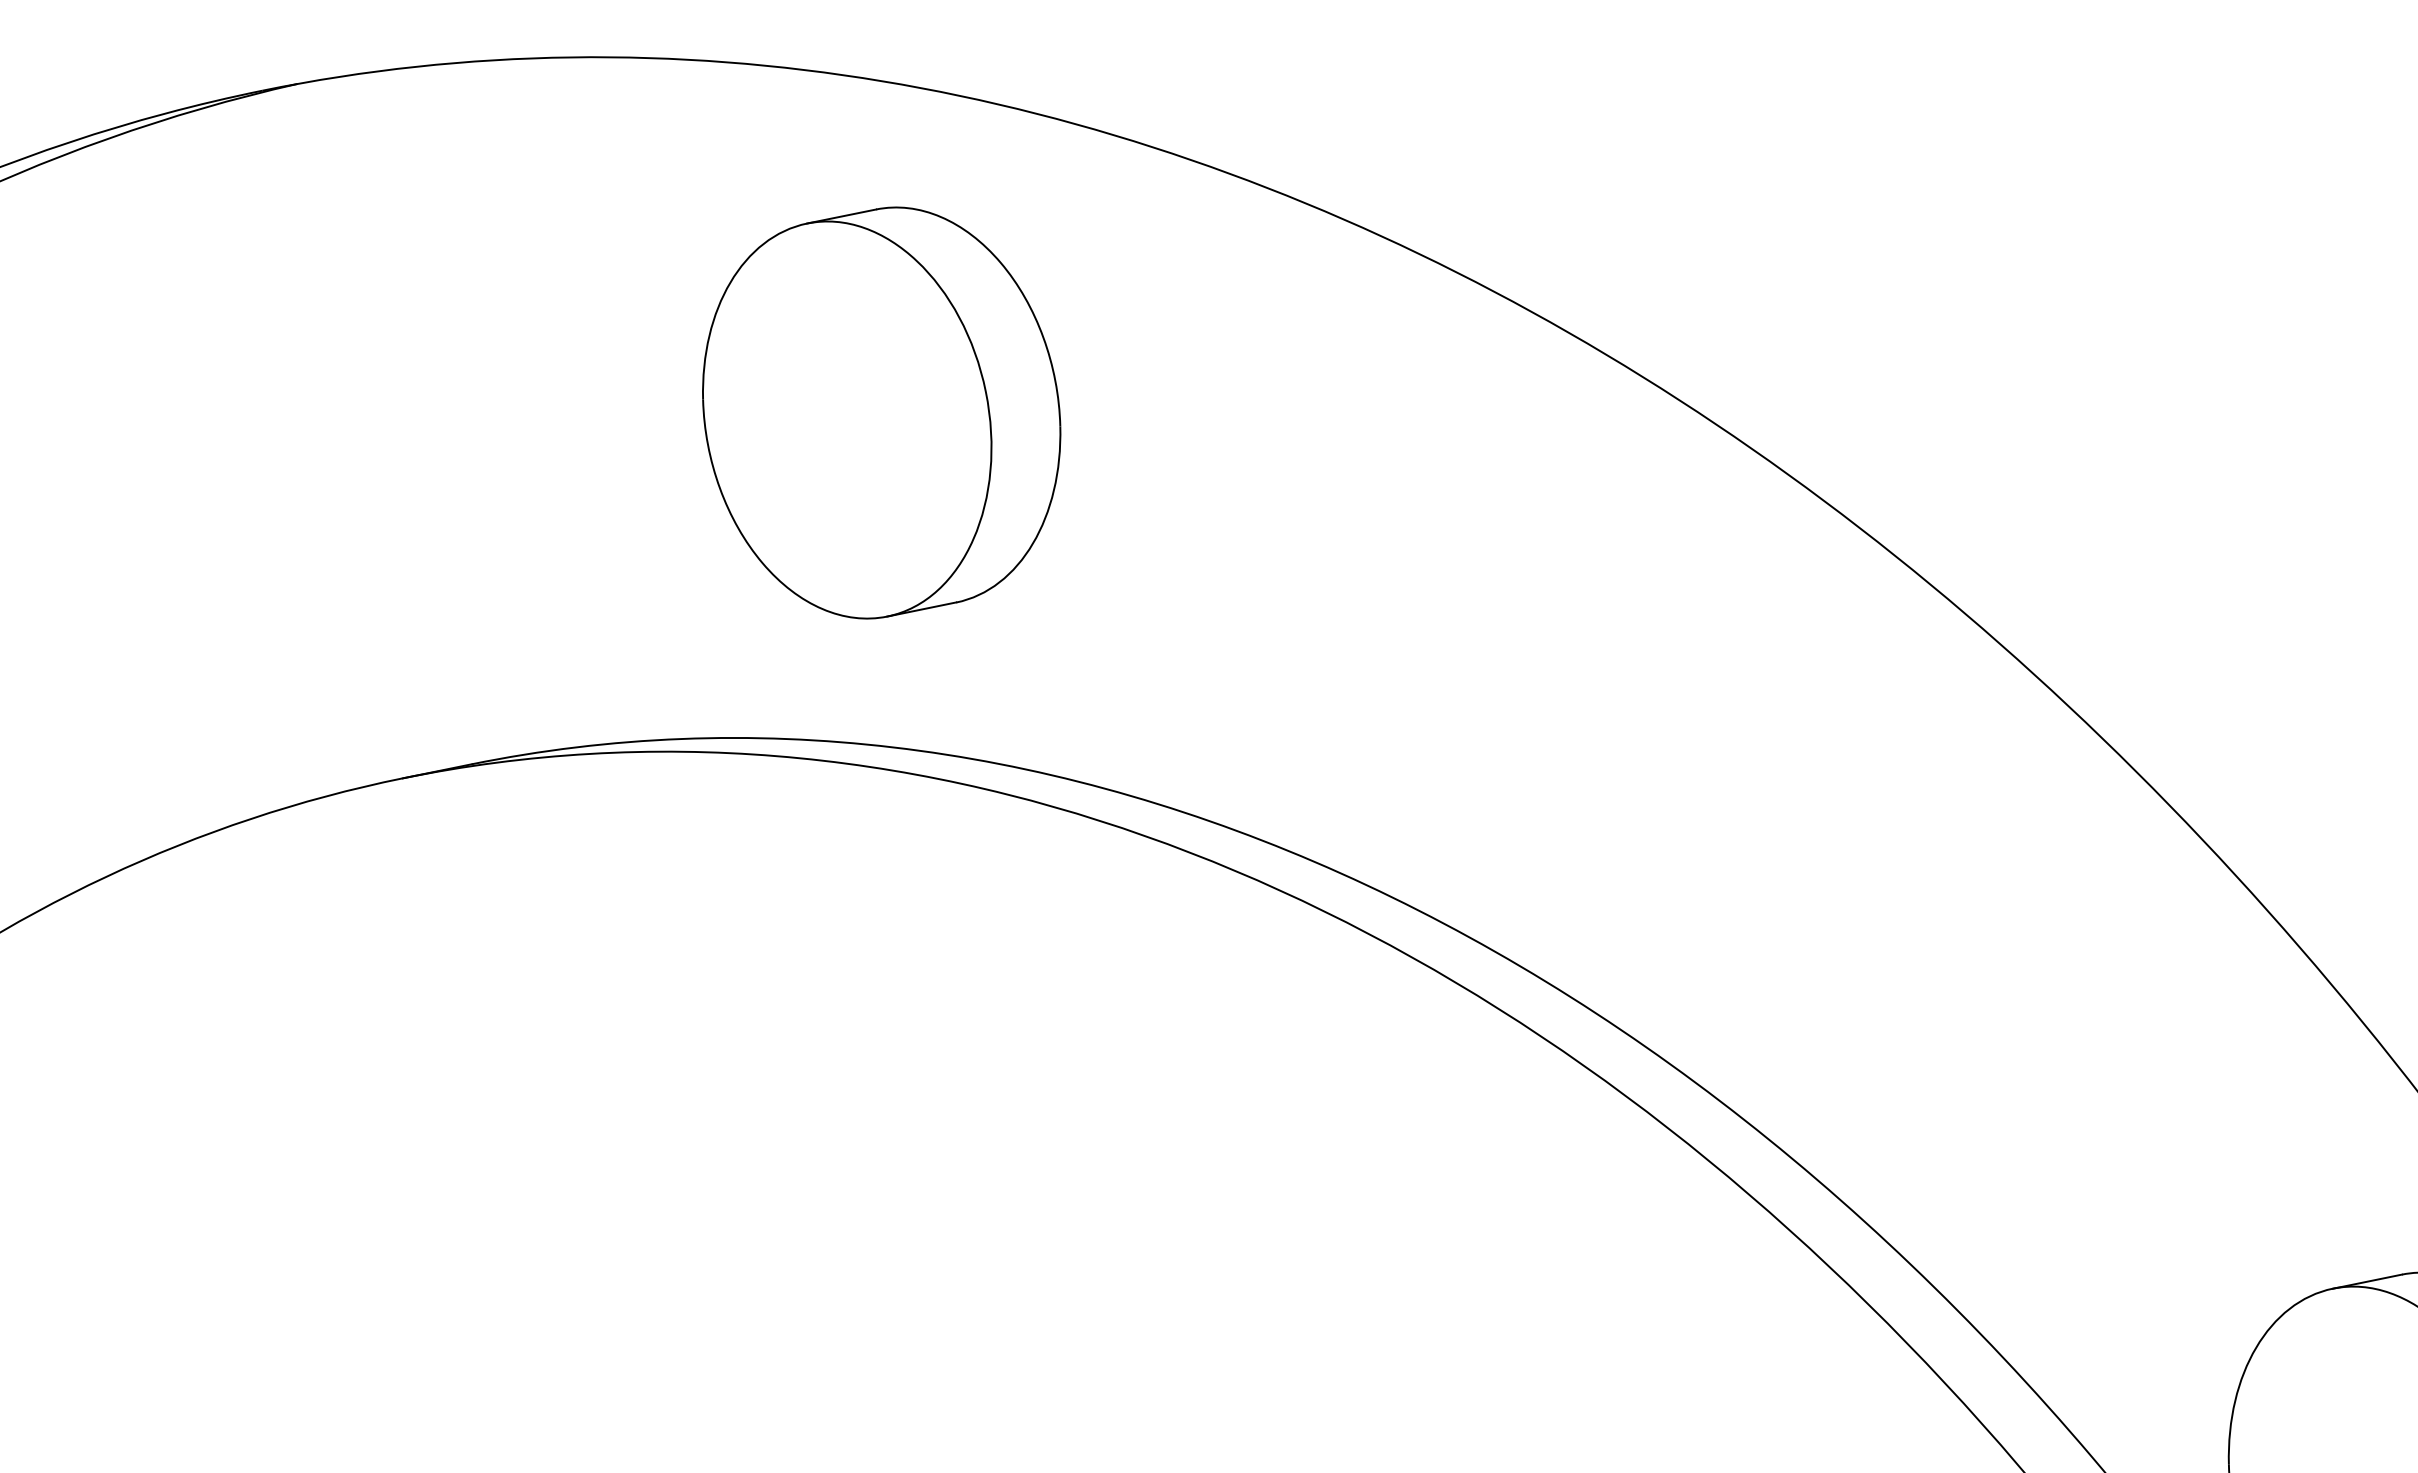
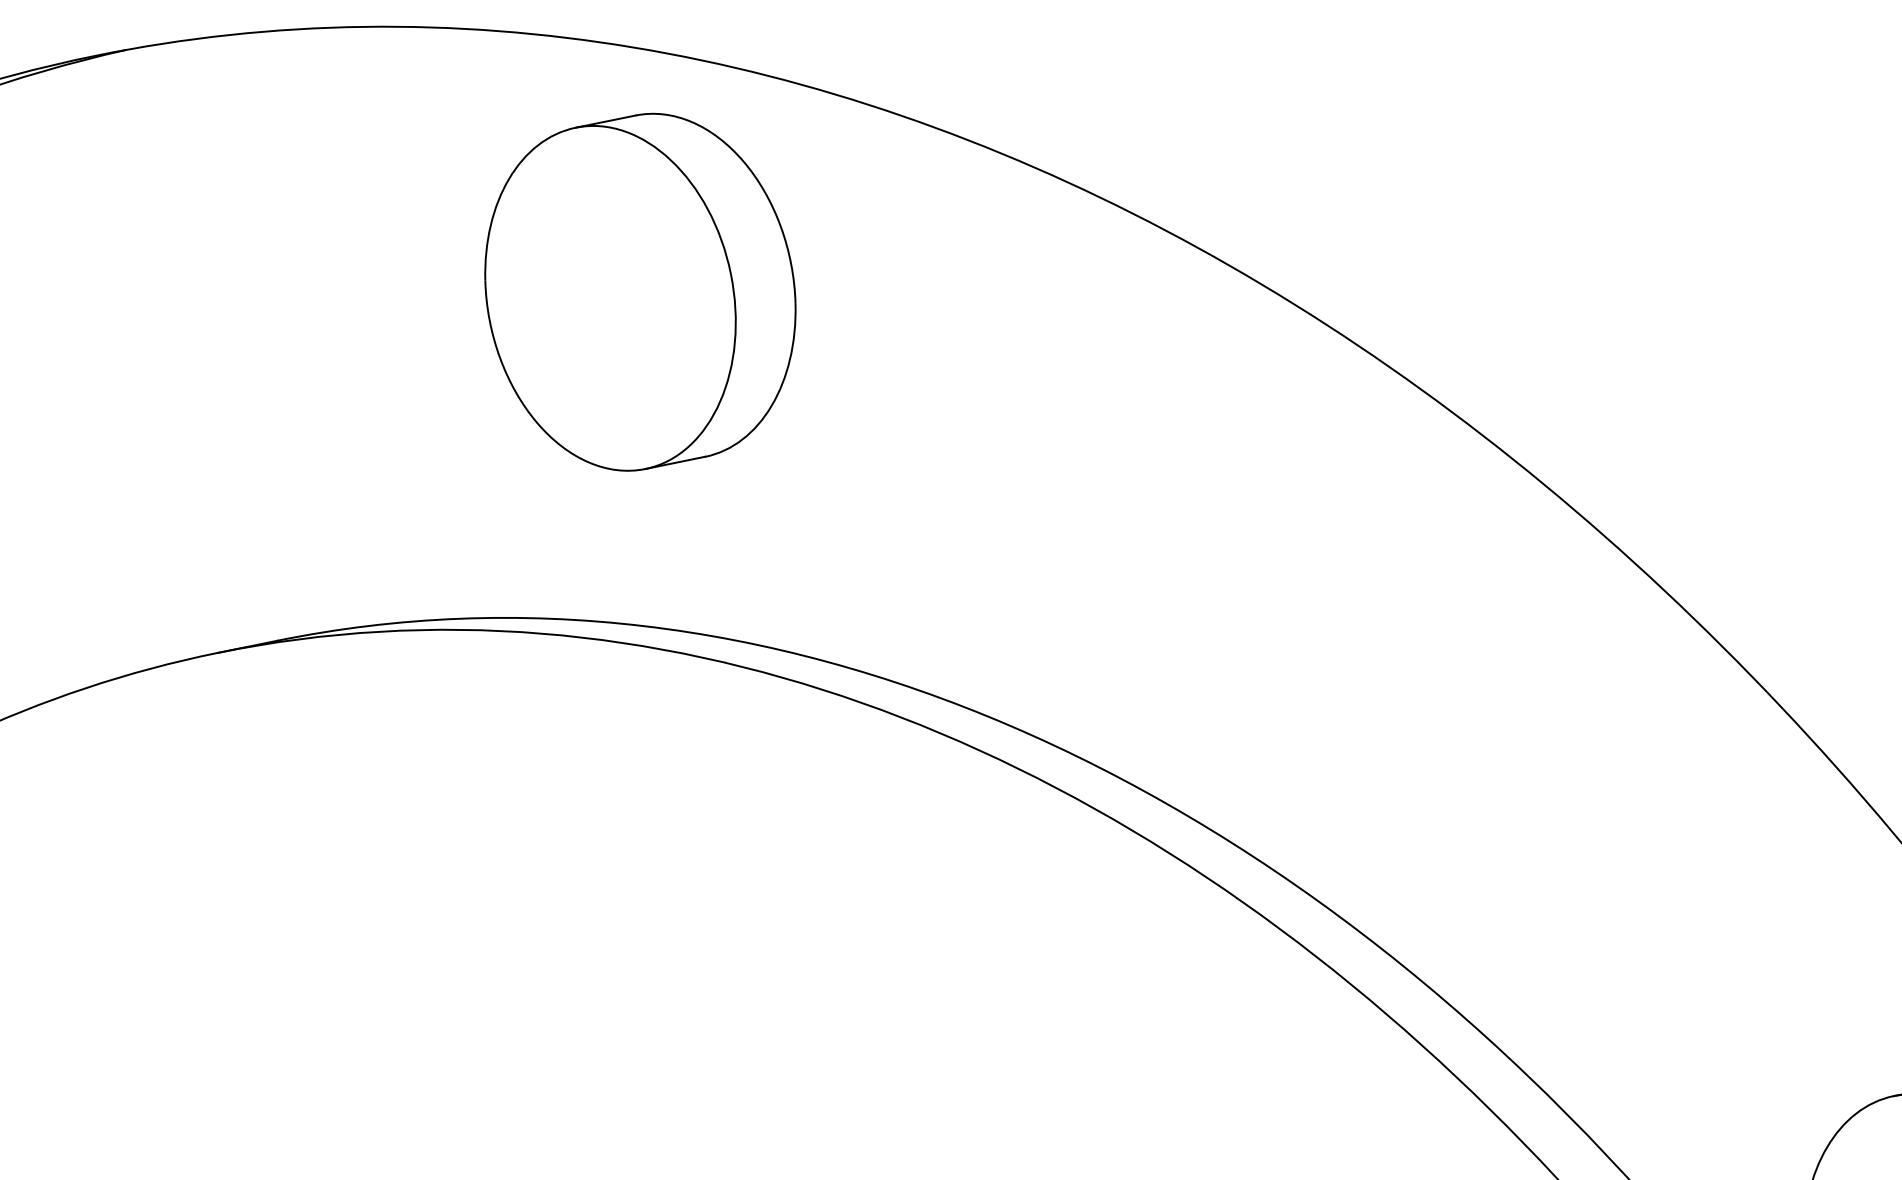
part: (881, 412) -> (640, 291), moved

